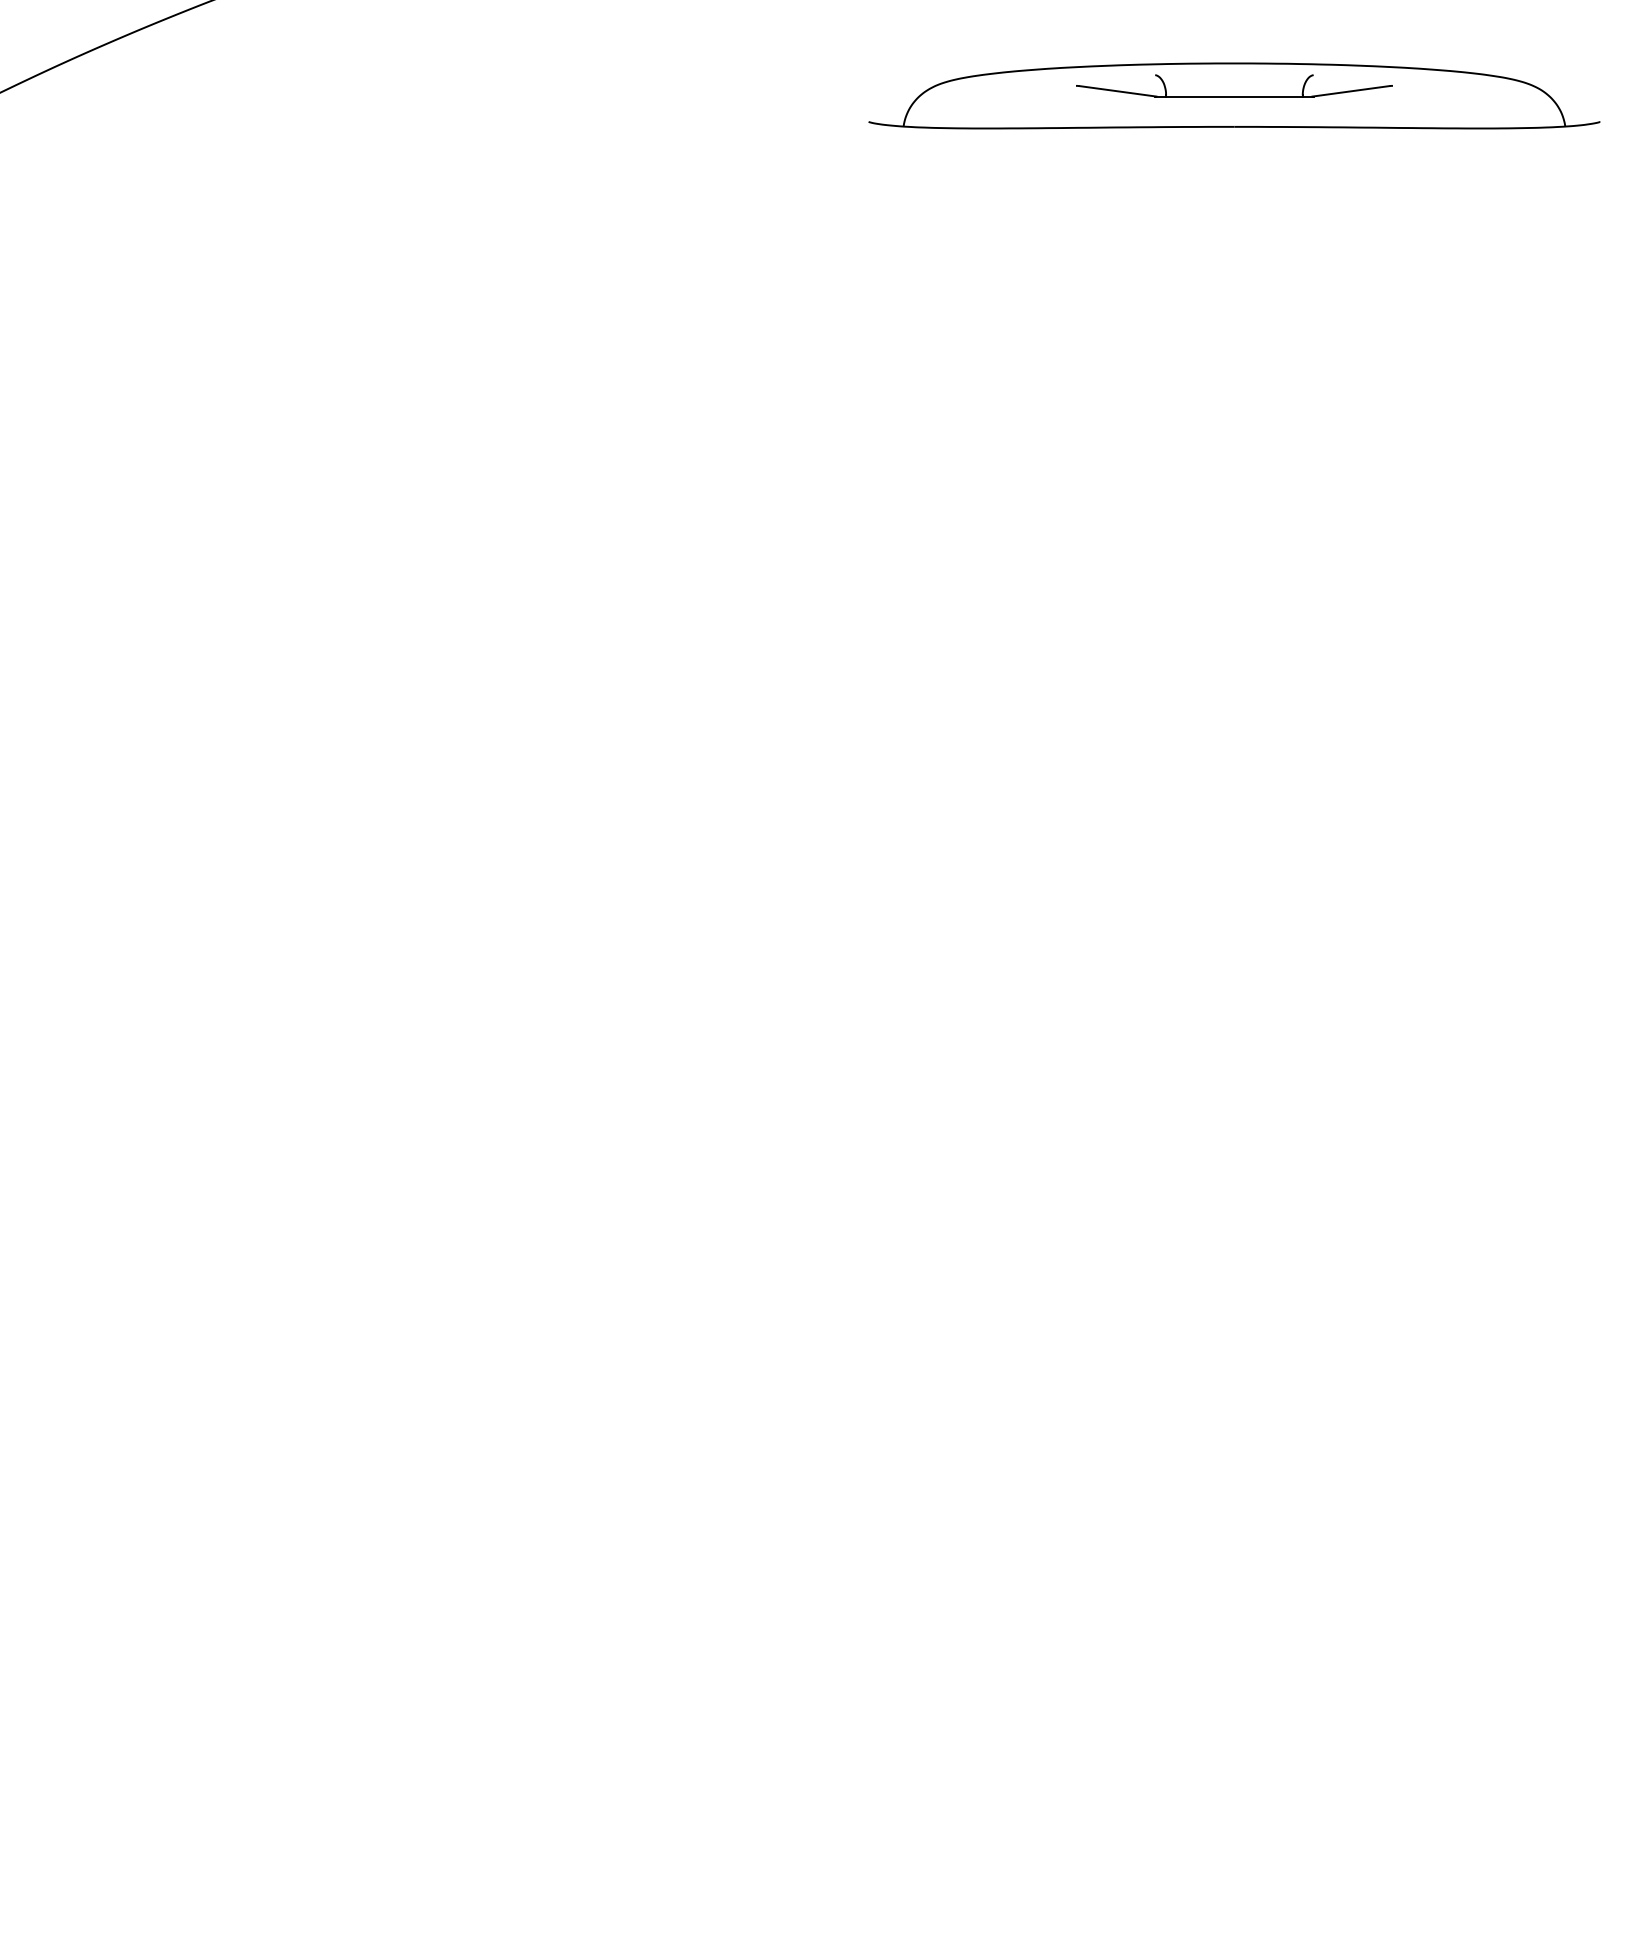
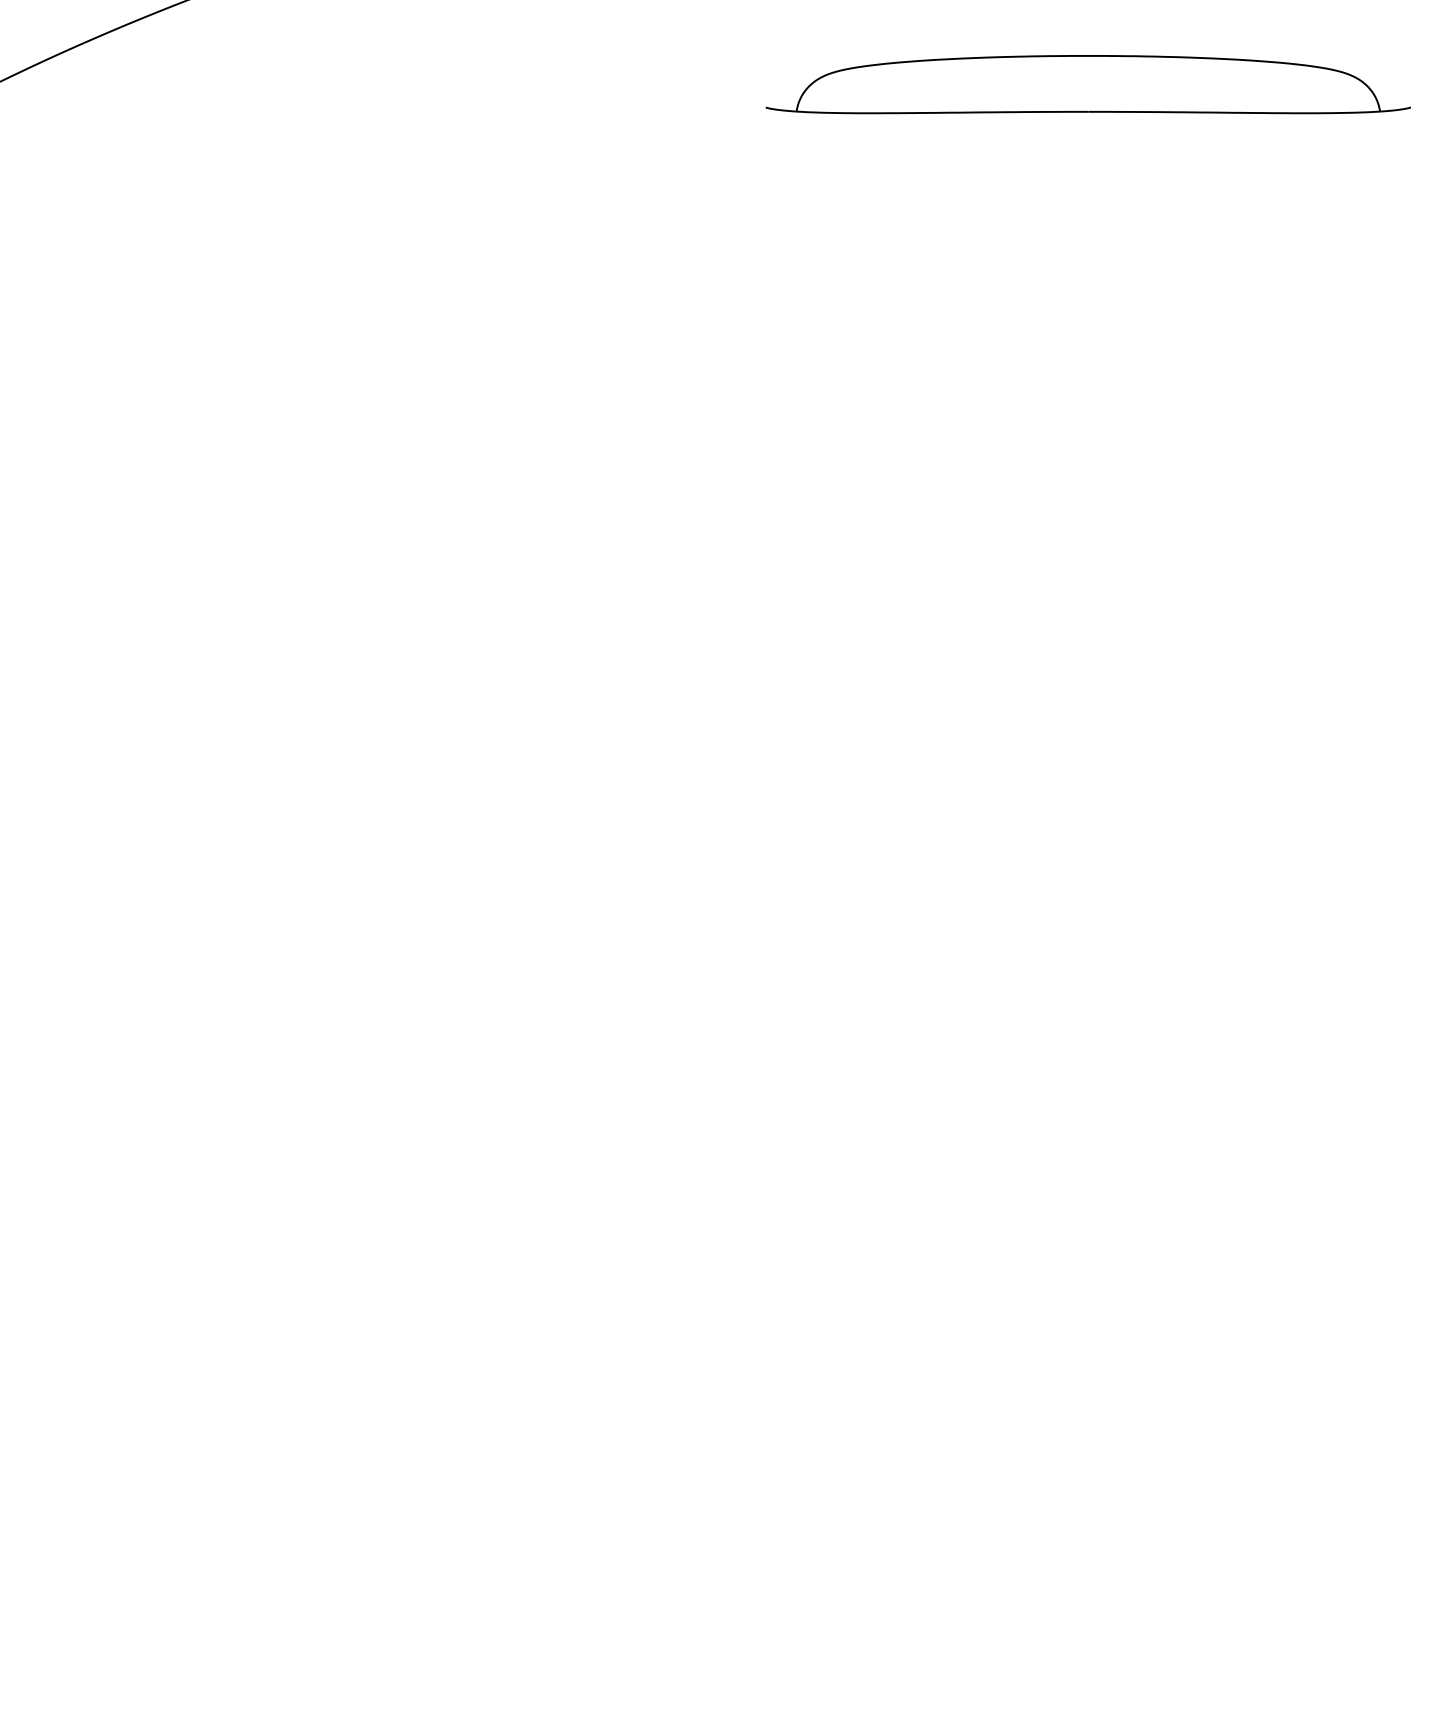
part: (1234, 96) -> (1088, 85), removed

